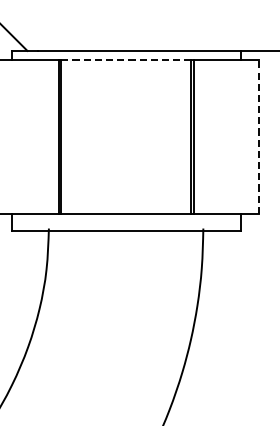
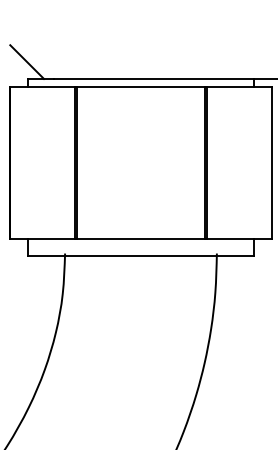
line: (125, 59) -> (140, 87), dashed -> solid
line: (258, 136) -> (271, 163), dashed -> solid

